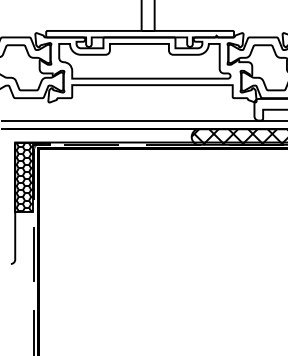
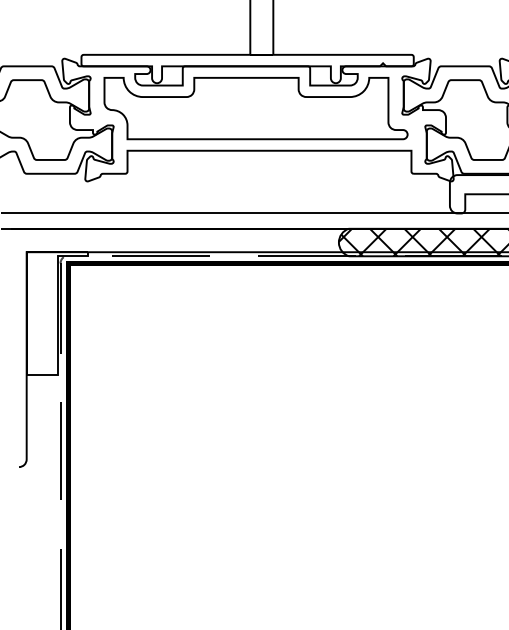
hatch: (32, 176) -> (57, 312), removed

